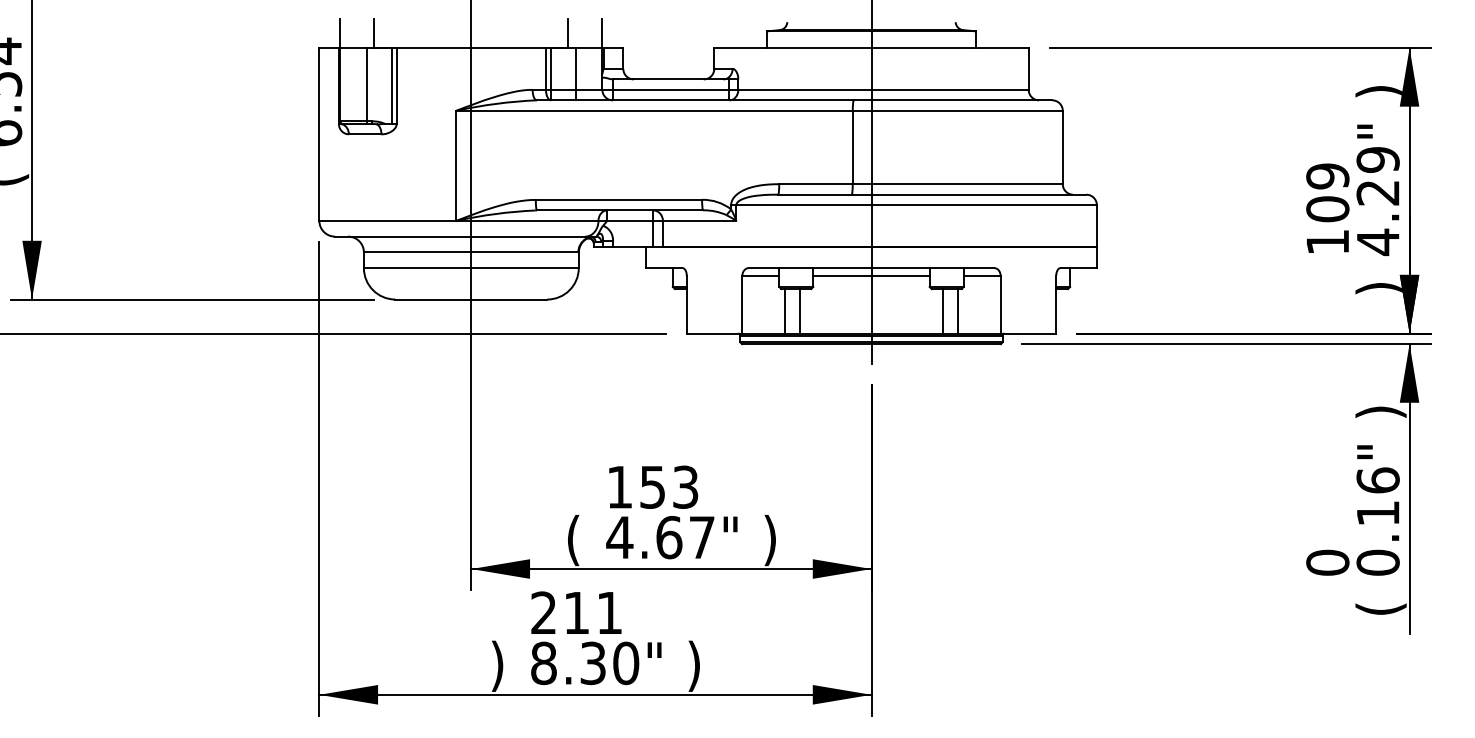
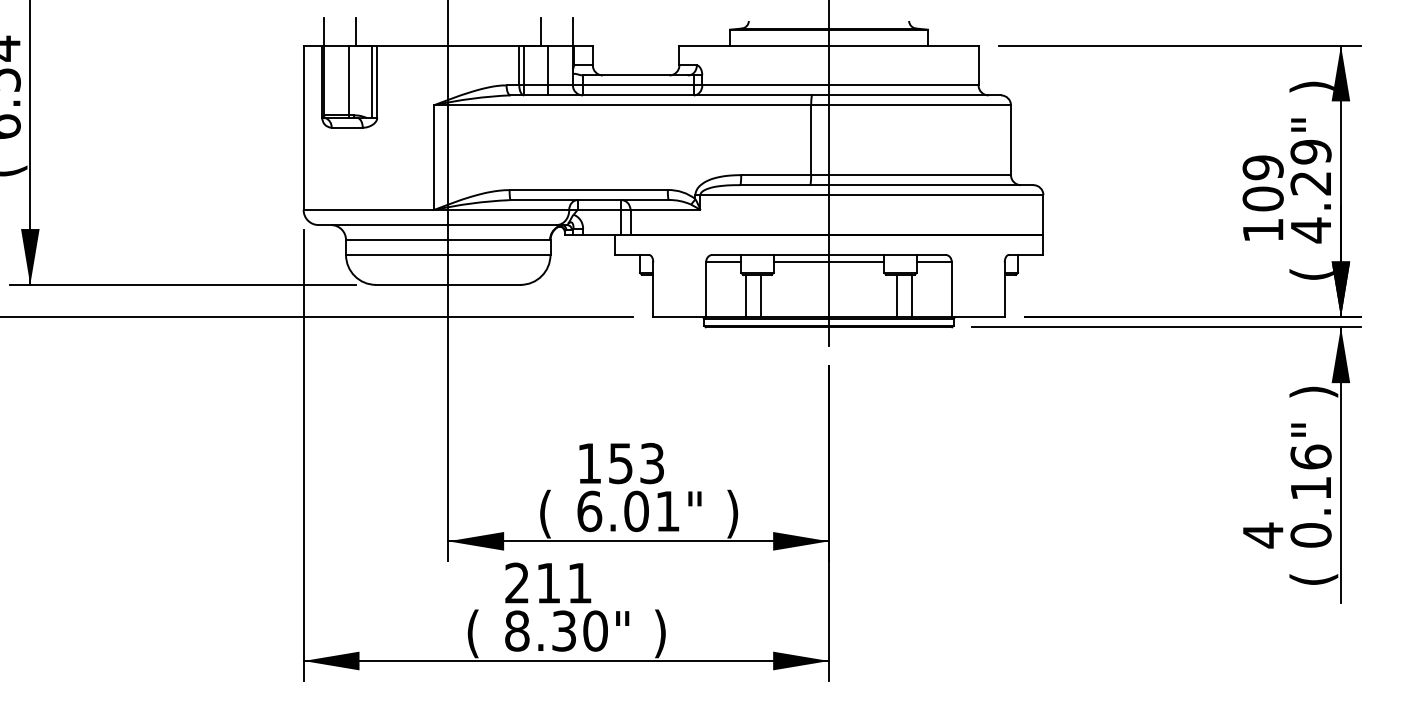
text: (1378, 288) -> (1311, 274), ) -> (
text: (659, 537) -> (627, 511), 4.67" -> 6.01"
text: (1327, 562) -> (1262, 535), 0 -> 4
text: (496, 665) -> (472, 633), ) -> (

